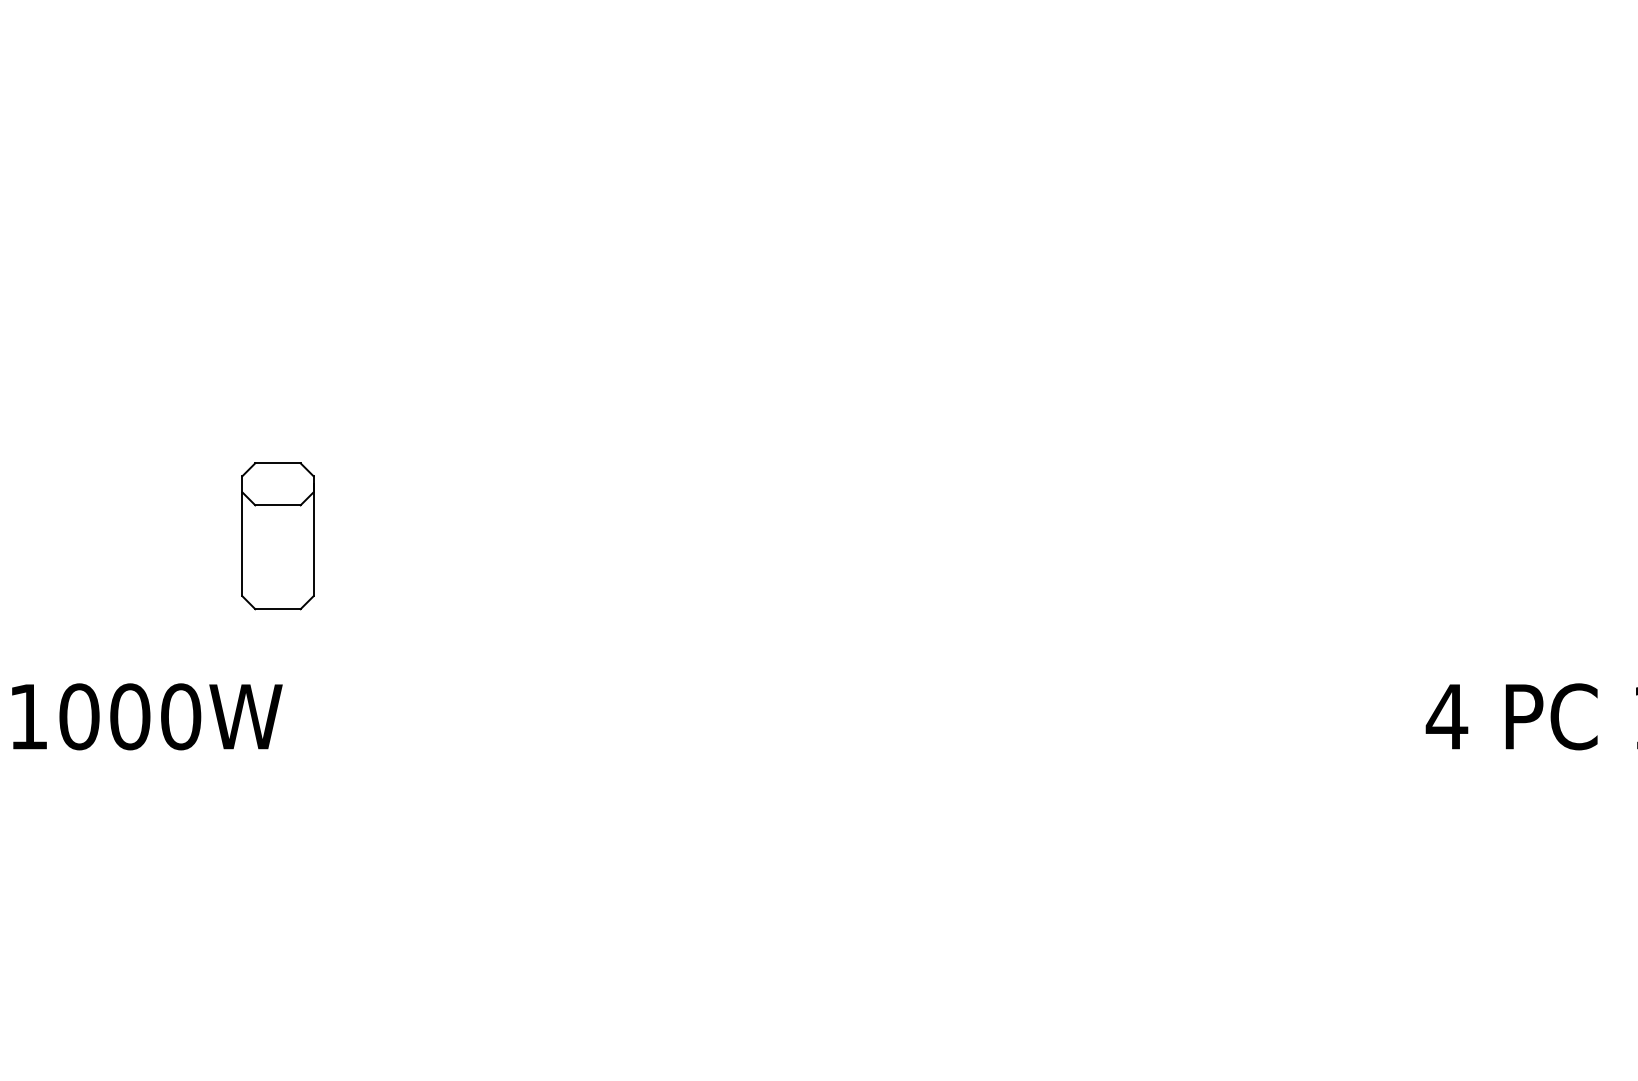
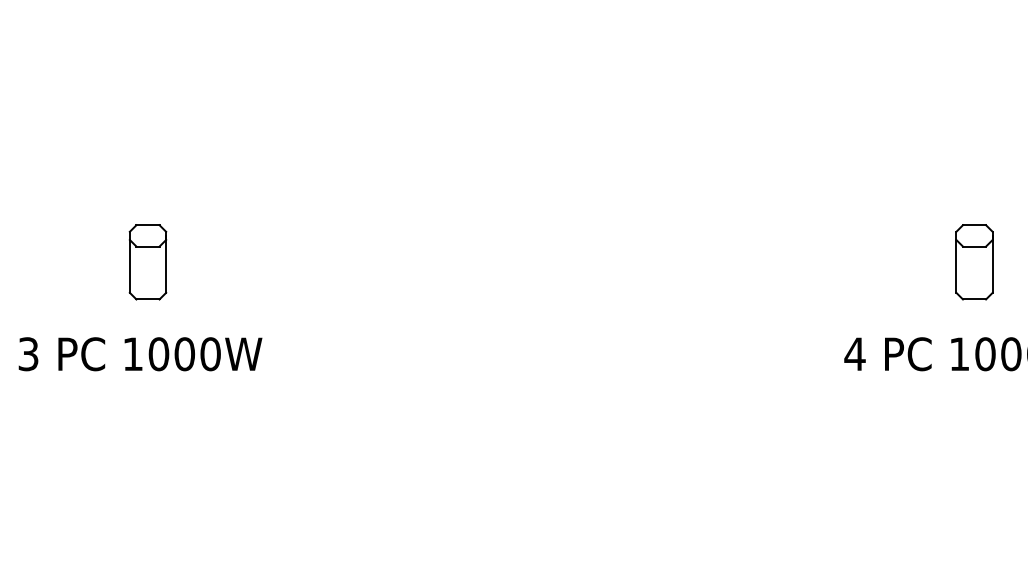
part: (276, 536) -> (147, 262), moved

